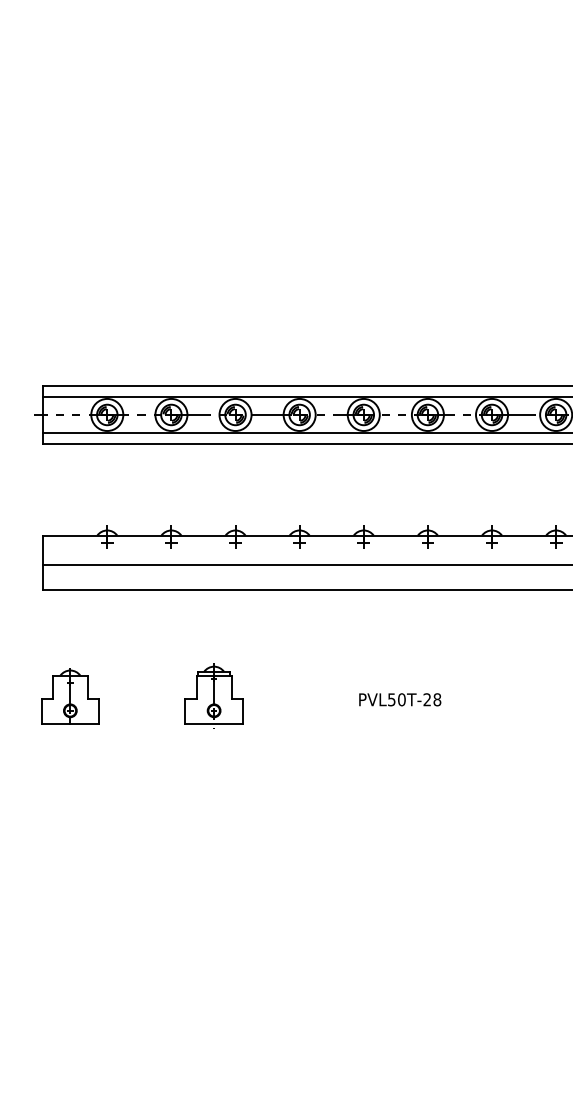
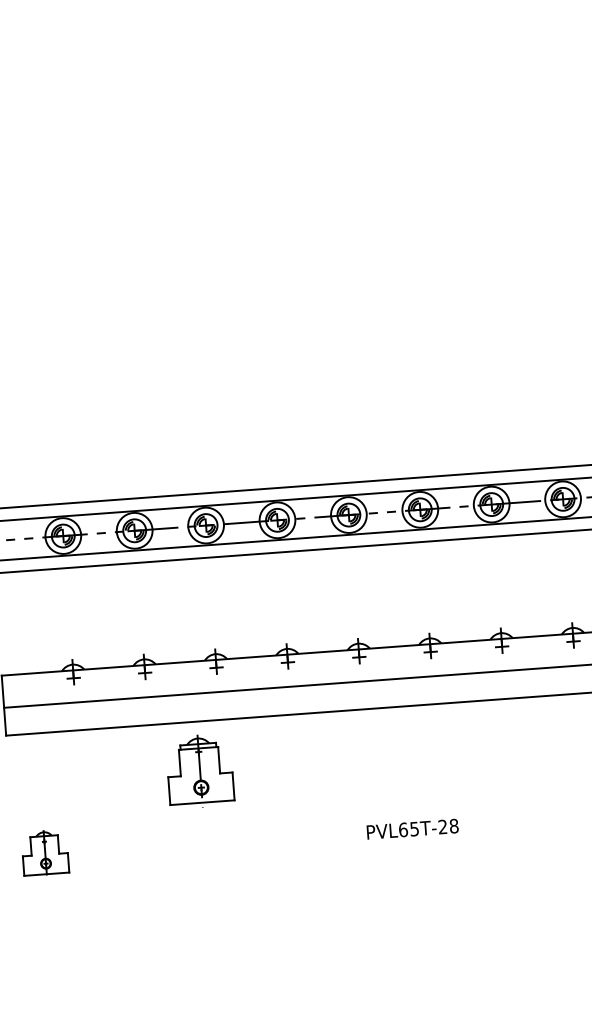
part: (213, 695) -> (199, 770), moved
part: (70, 696) -> (45, 852), size x0.7
text: (396, 699) -> (408, 829), PVL50T-28 -> PVL65T-28

